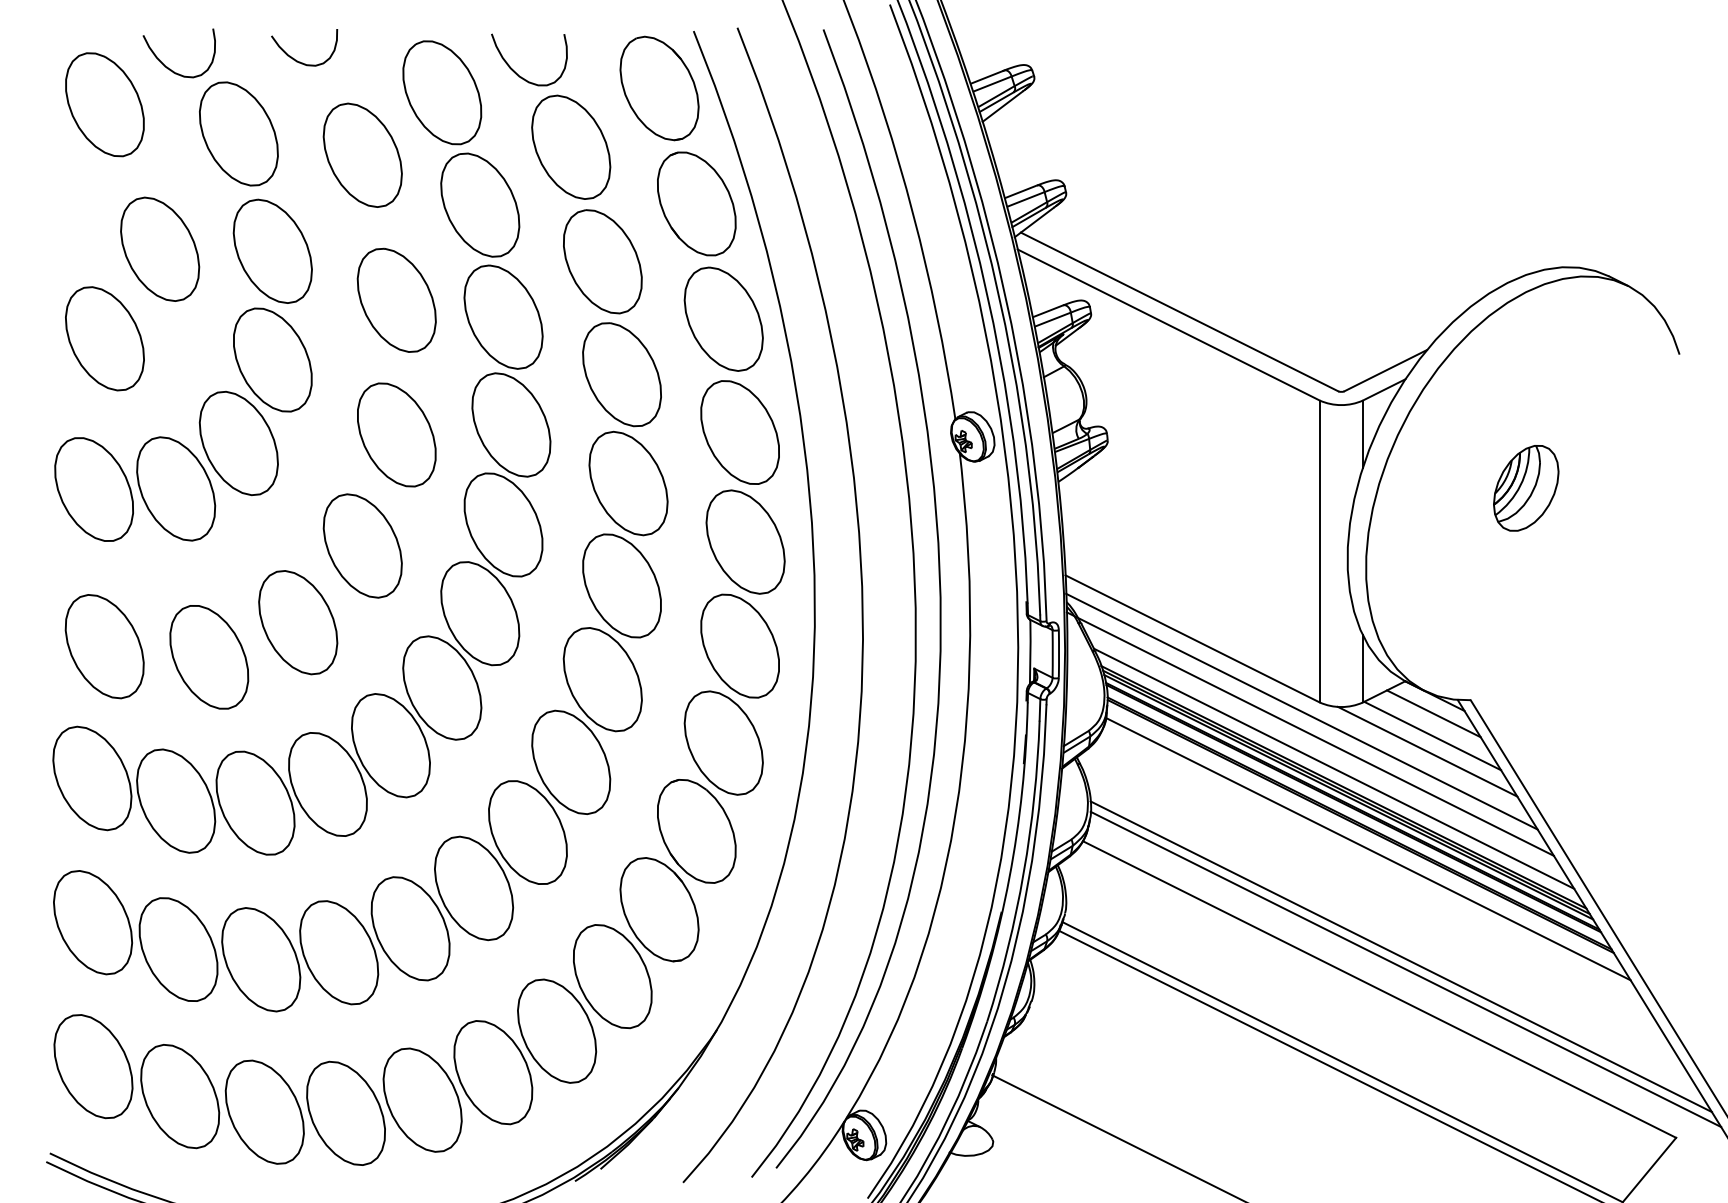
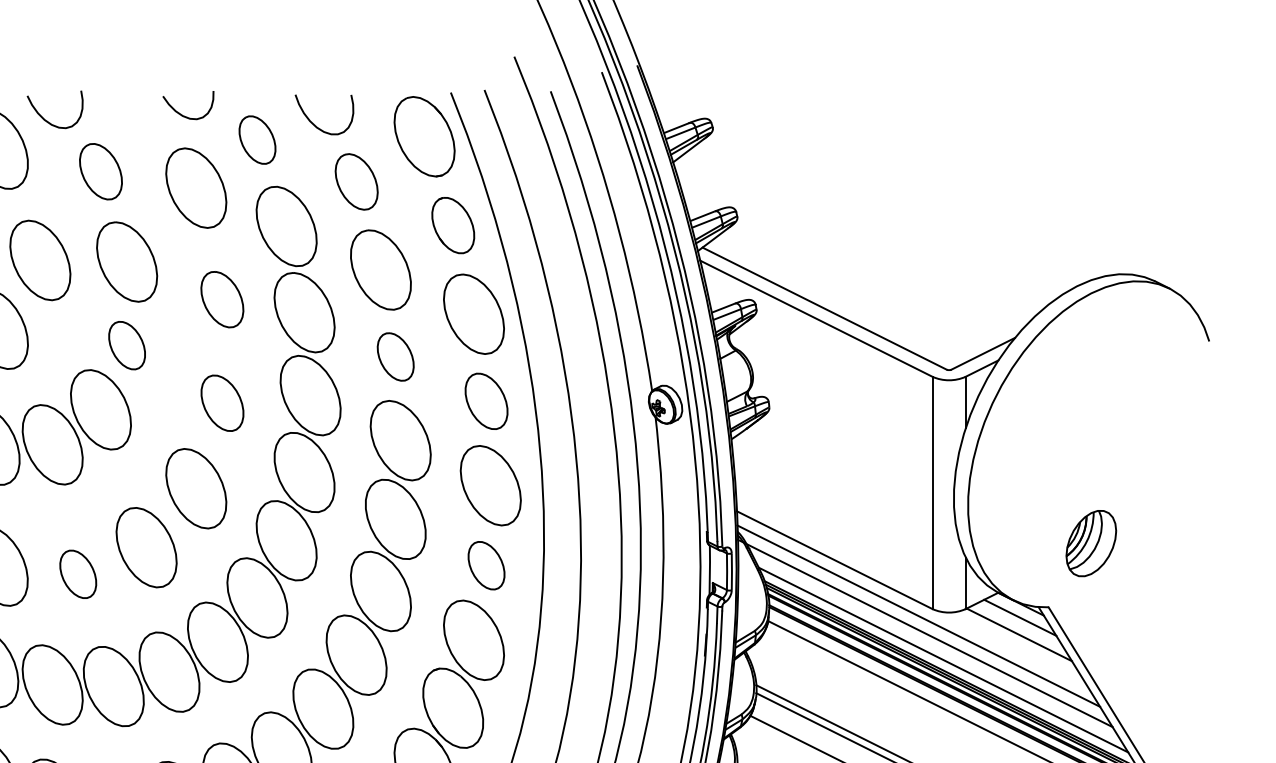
curve: (296, 59) -> (182, 114), moved
part: (442, 92) -> (257, 139), size x0.6
part: (238, 133) -> (100, 171), size x0.7
part: (571, 146) -> (356, 181), size x0.7
part: (696, 203) -> (453, 225), size x0.7
part: (396, 299) -> (222, 299), size x0.7
part: (272, 359) -> (126, 345), size x0.6
part: (621, 374) -> (395, 356), size x0.6
part: (739, 432) -> (486, 401), size x0.7
part: (396, 434) -> (222, 402), size x0.7
part: (1526, 488) -> (1091, 543), moved
part: (739, 645) -> (486, 565), size x0.6
part: (209, 657) -> (78, 574), size x0.6
line: (1427, 751) -> (1015, 646), removed

